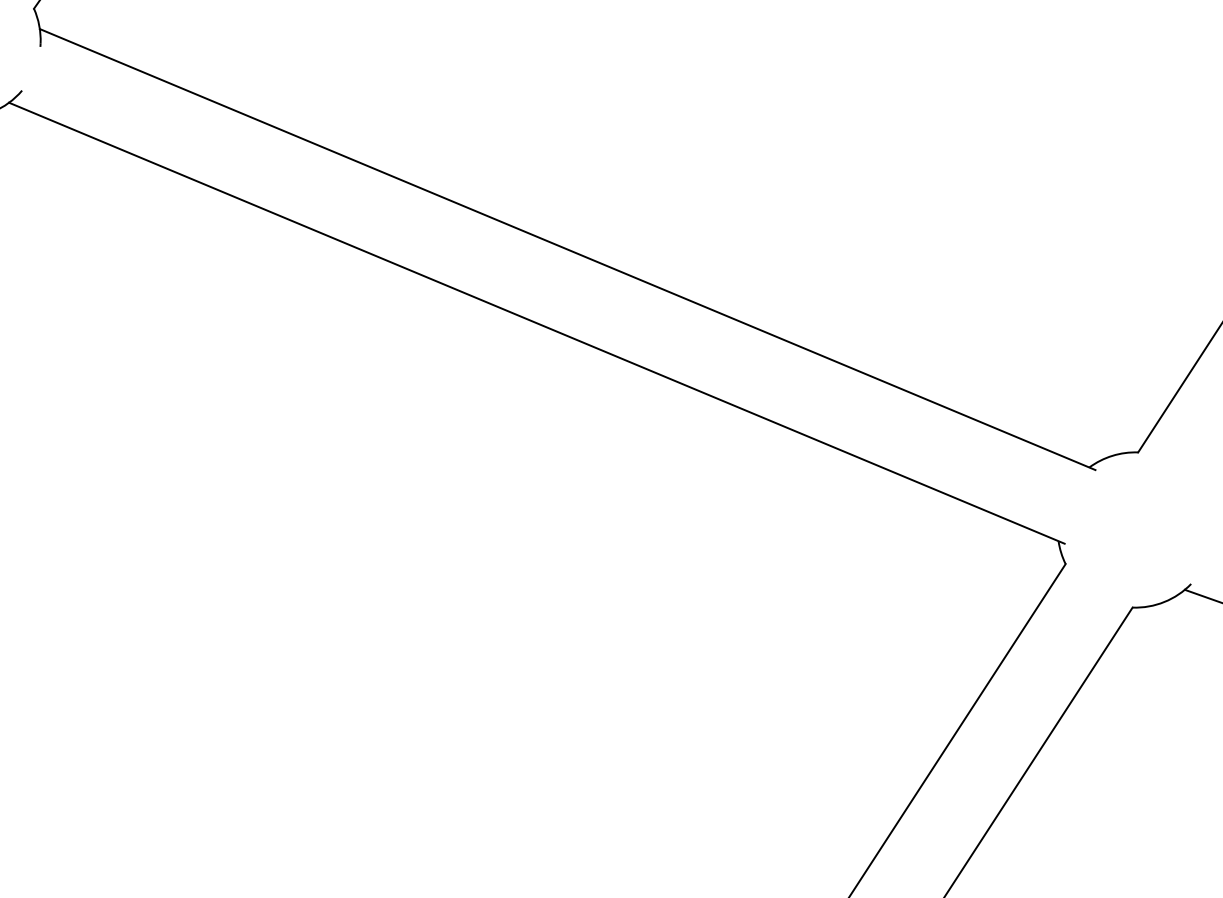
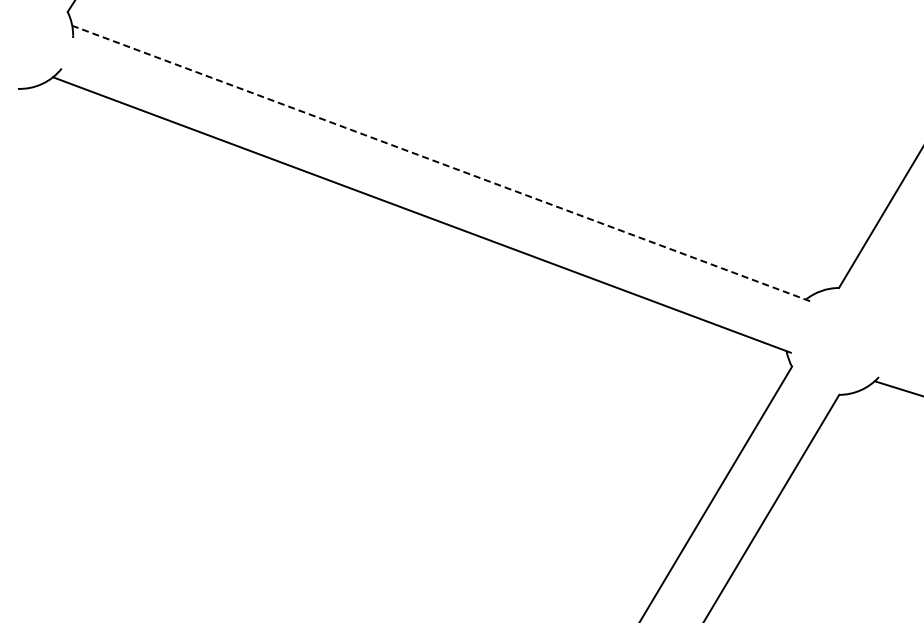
line: (568, 249) -> (441, 163), solid -> dashed

